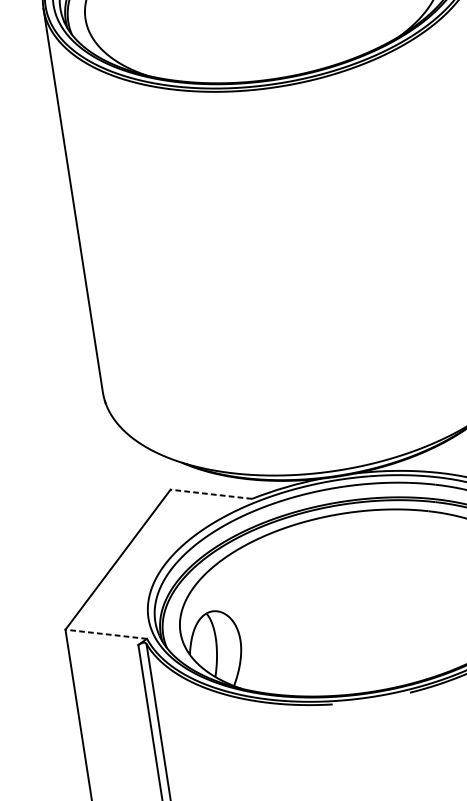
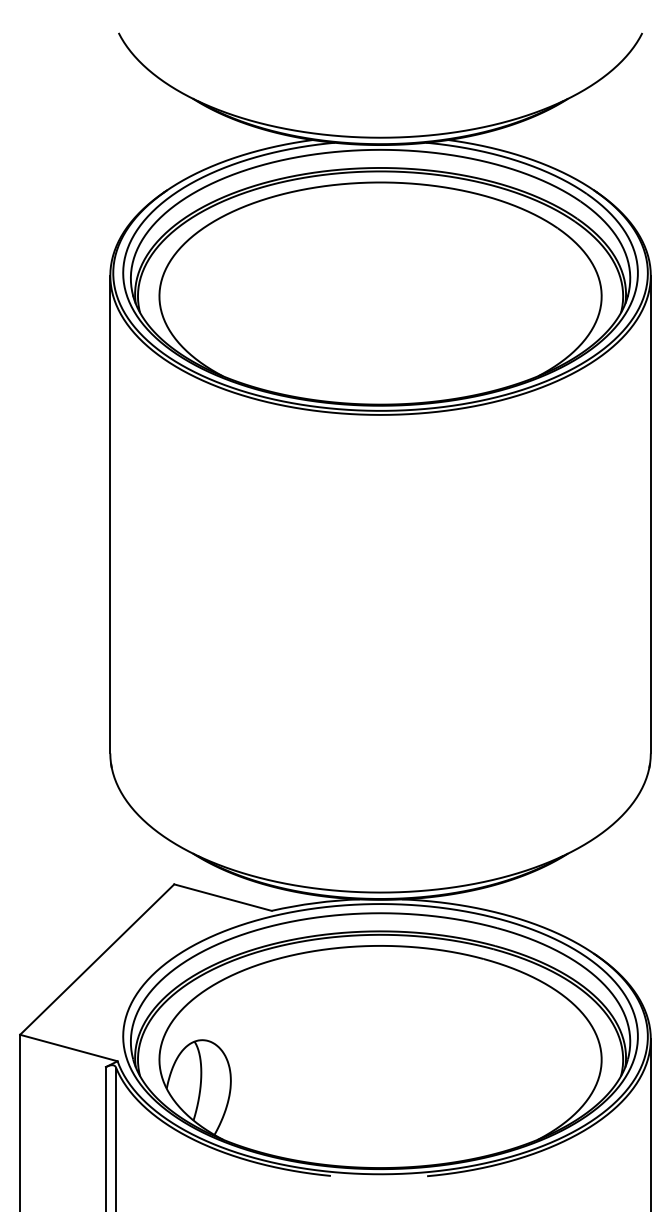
line: (210, 494) -> (222, 897), dashed -> solid
line: (105, 633) -> (68, 1047), dashed -> solid

